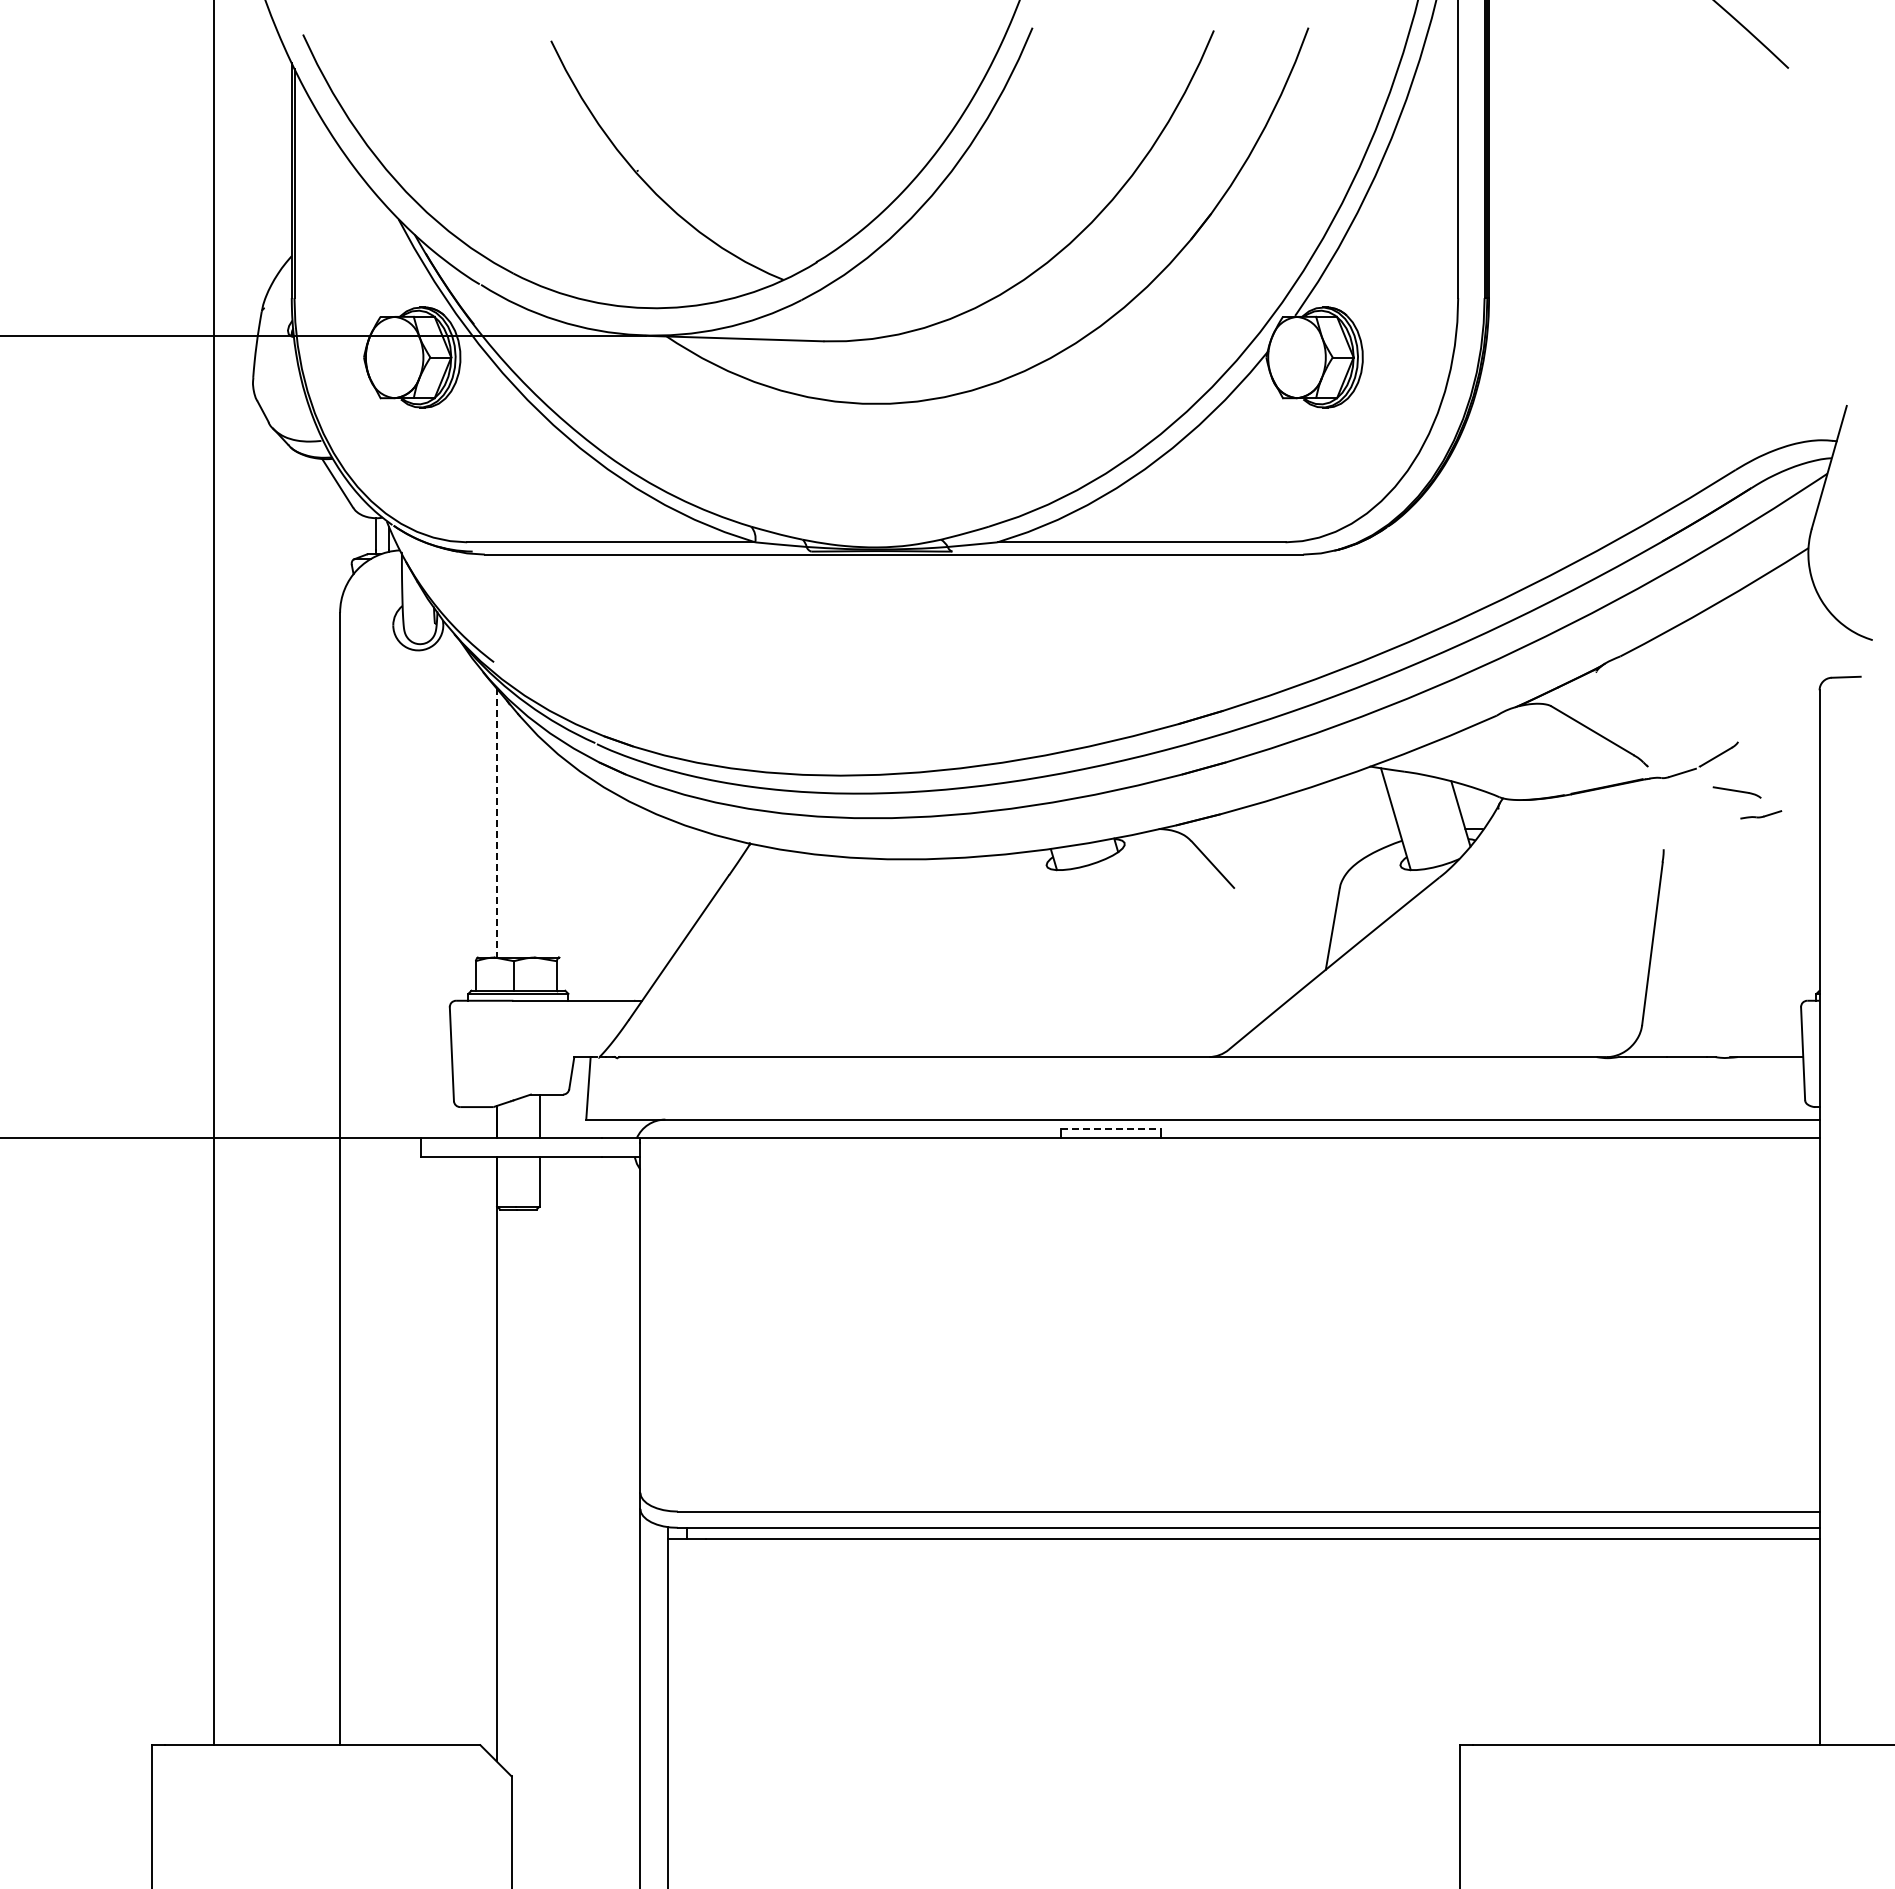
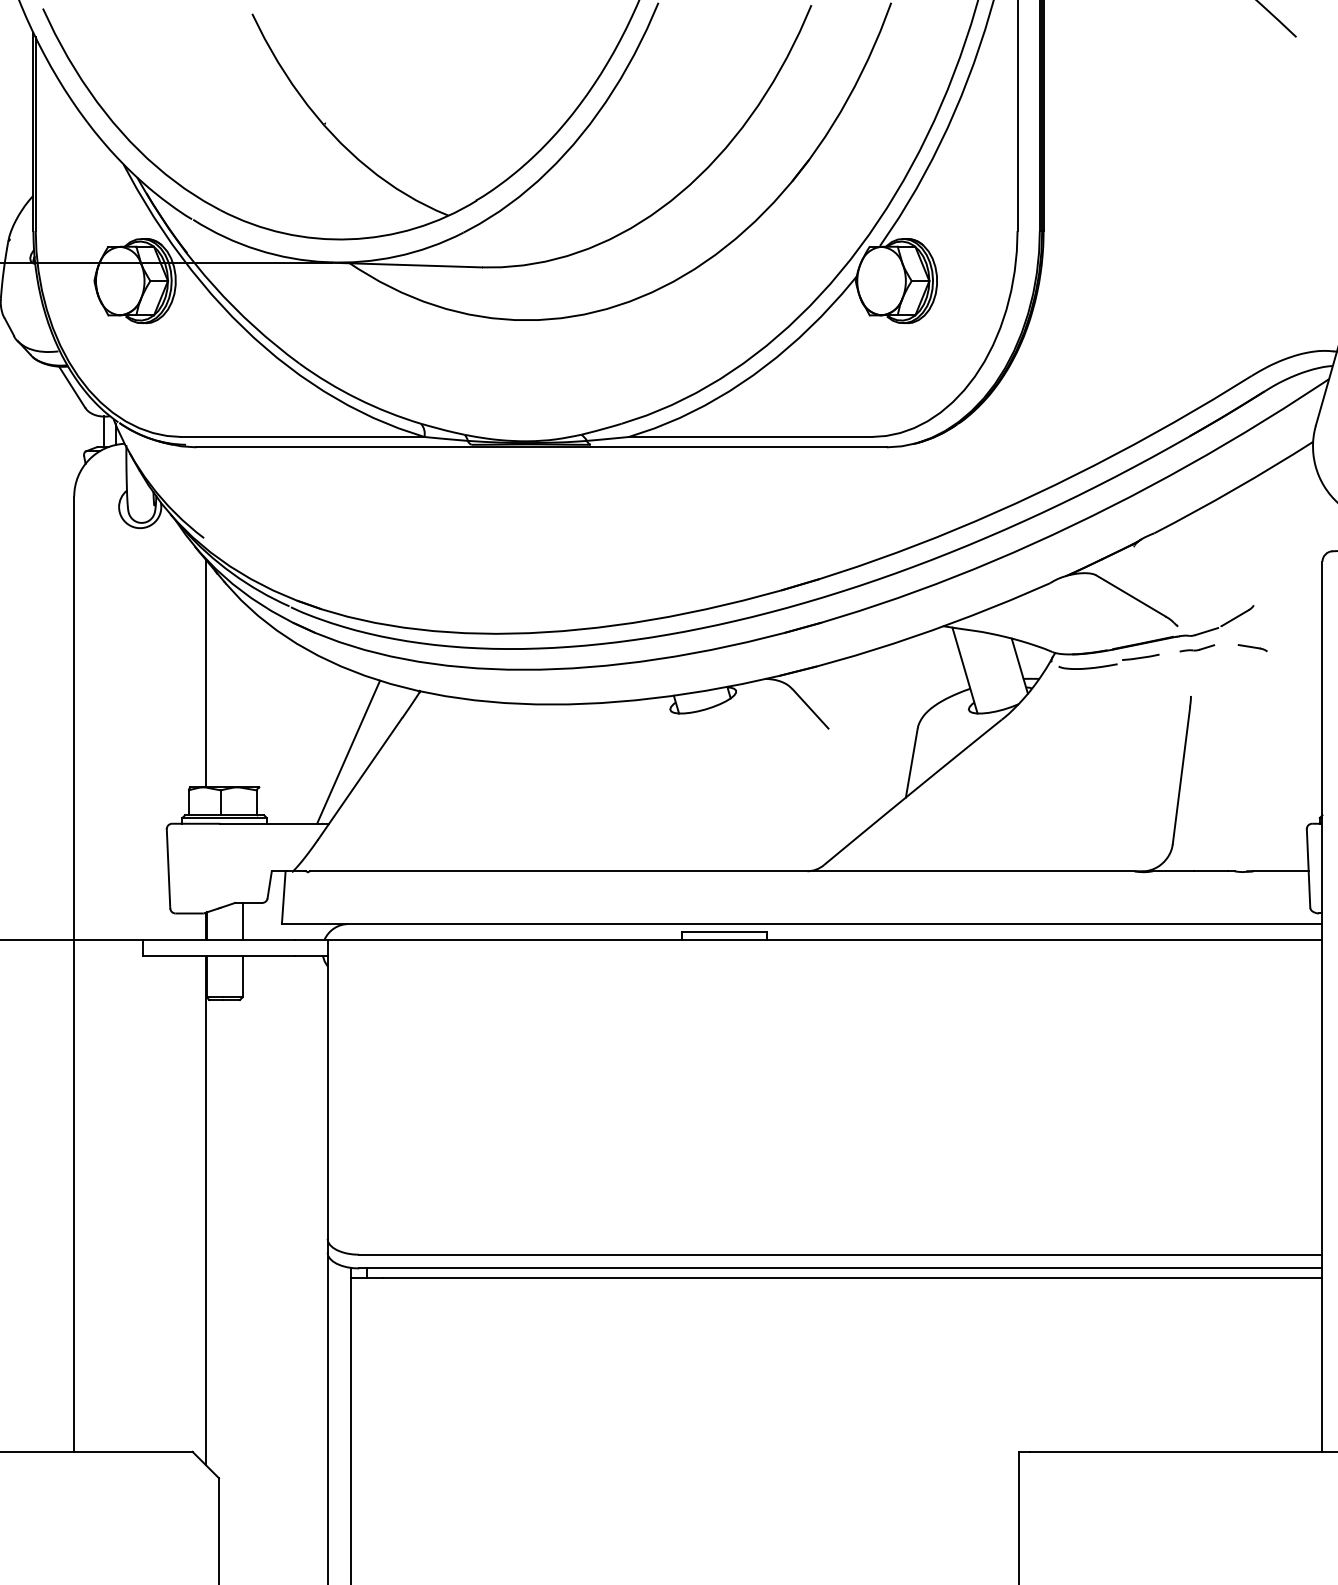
part: (1736, 792) -> (1252, 648), size x0.71
part: (1566, 808) -> (1108, 661), added
part: (1761, 814) -> (1197, 648), moved
line: (496, 822) -> (206, 673), dashed -> solid
line: (665, 915) -> (348, 751), added
line: (1111, 1129) -> (725, 932), dashed -> solid

